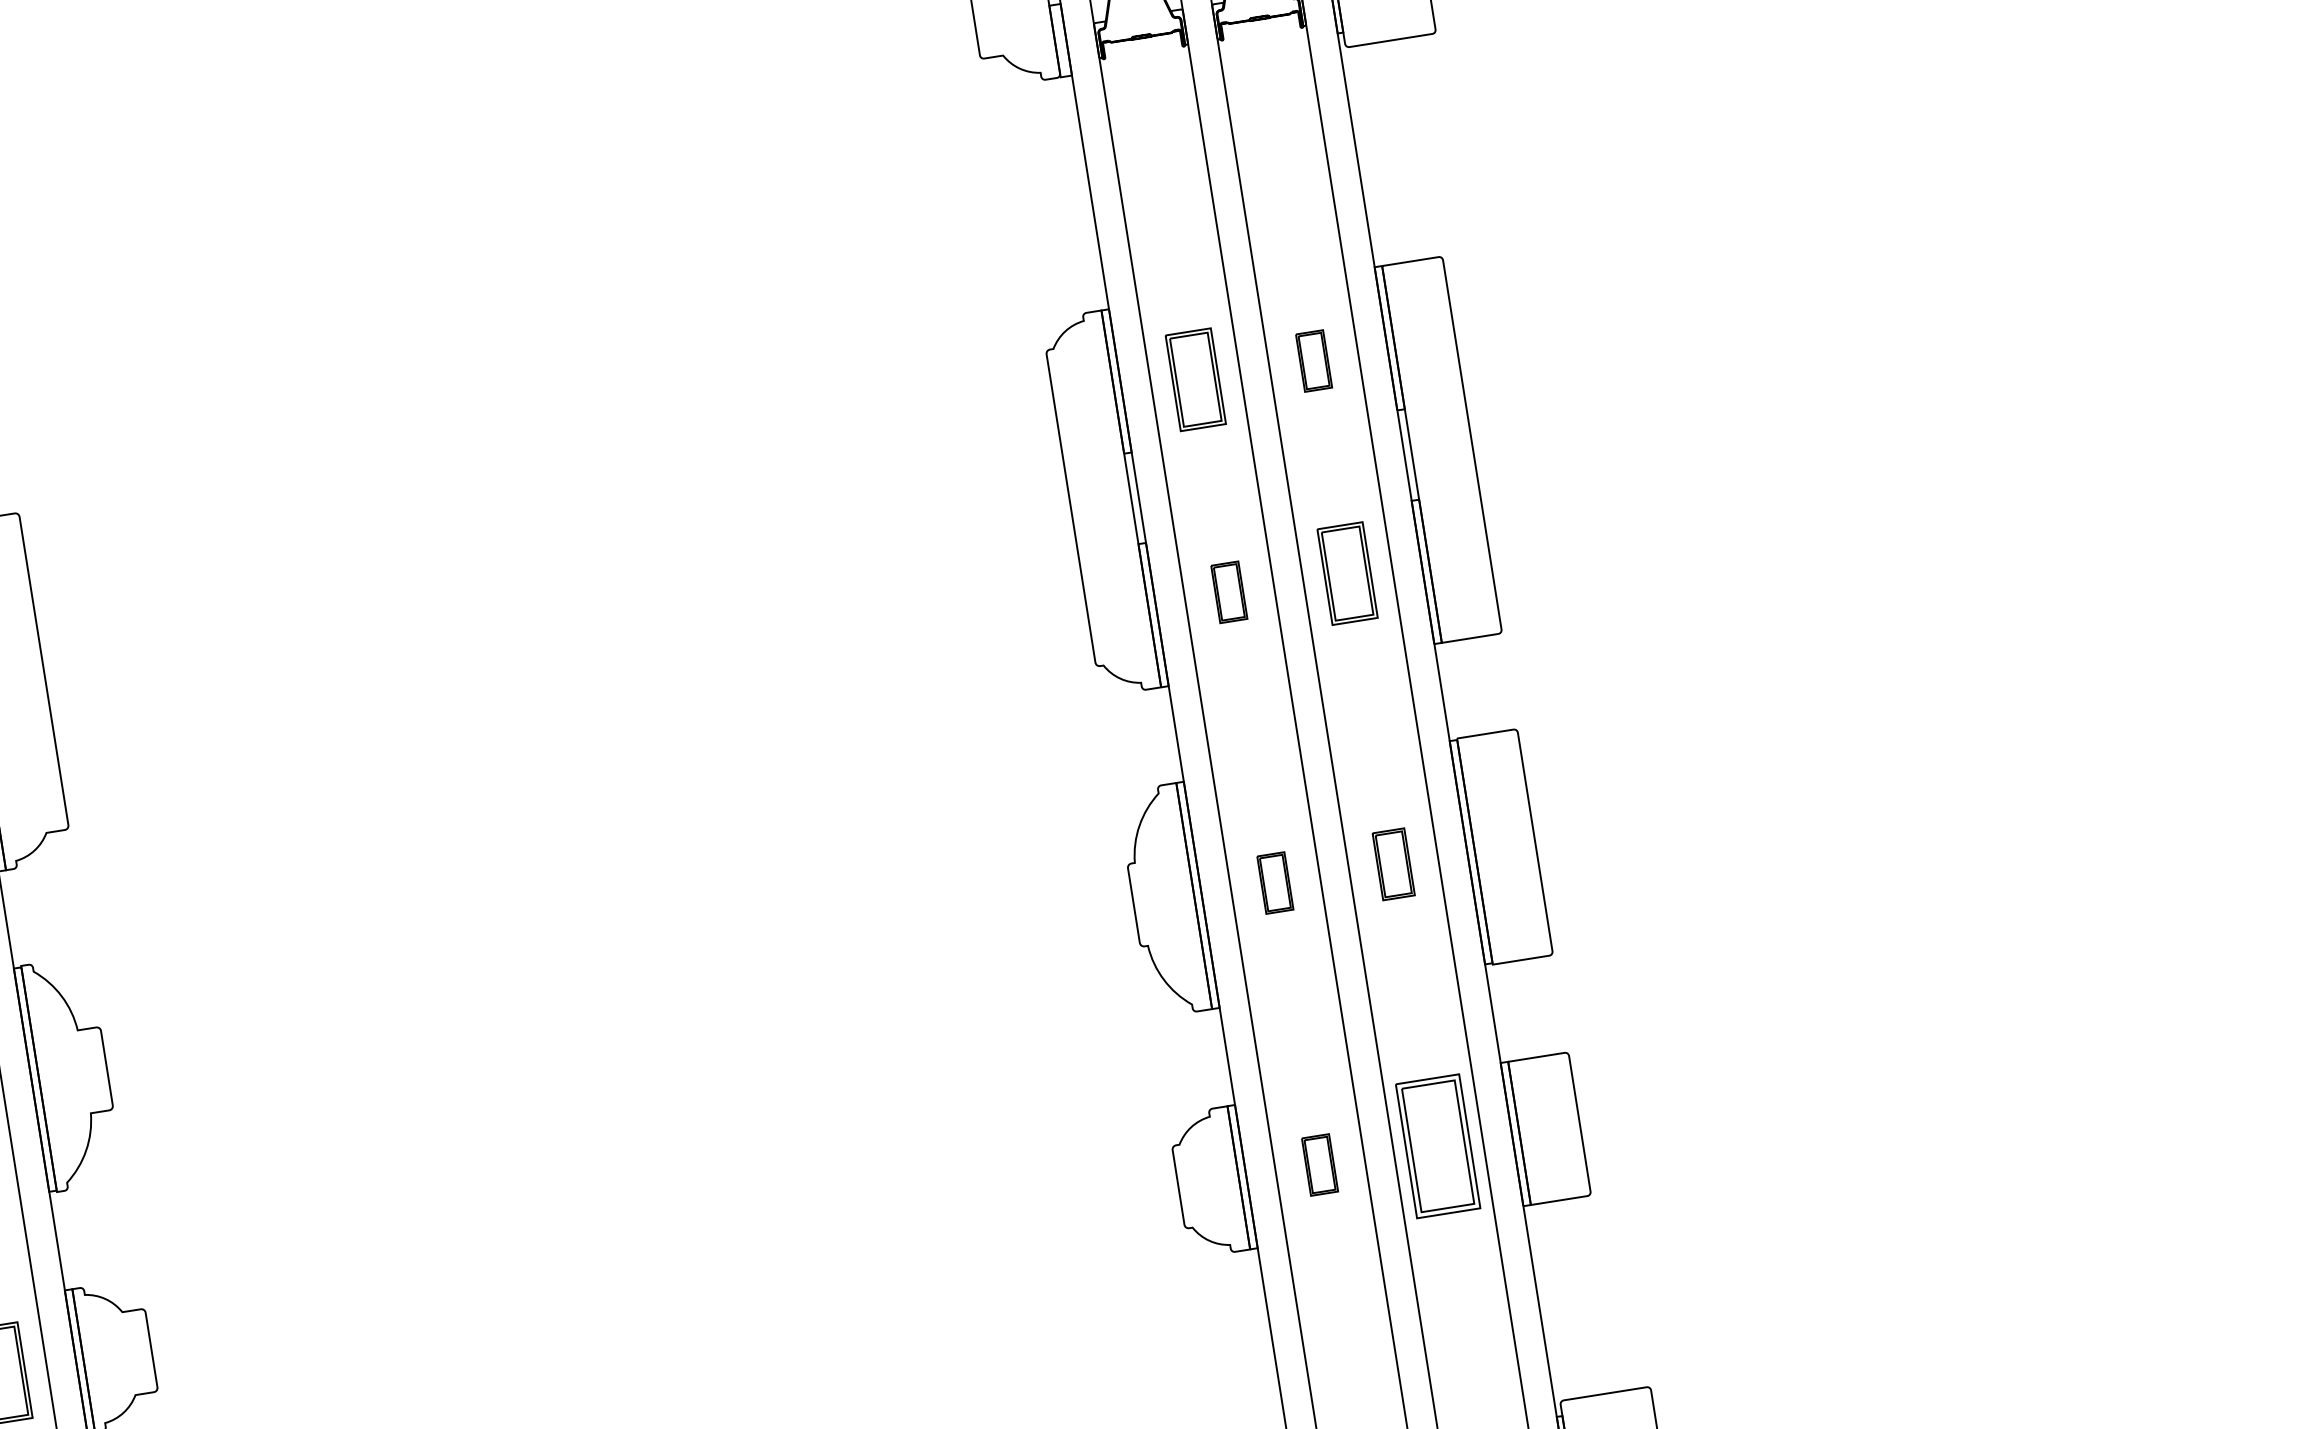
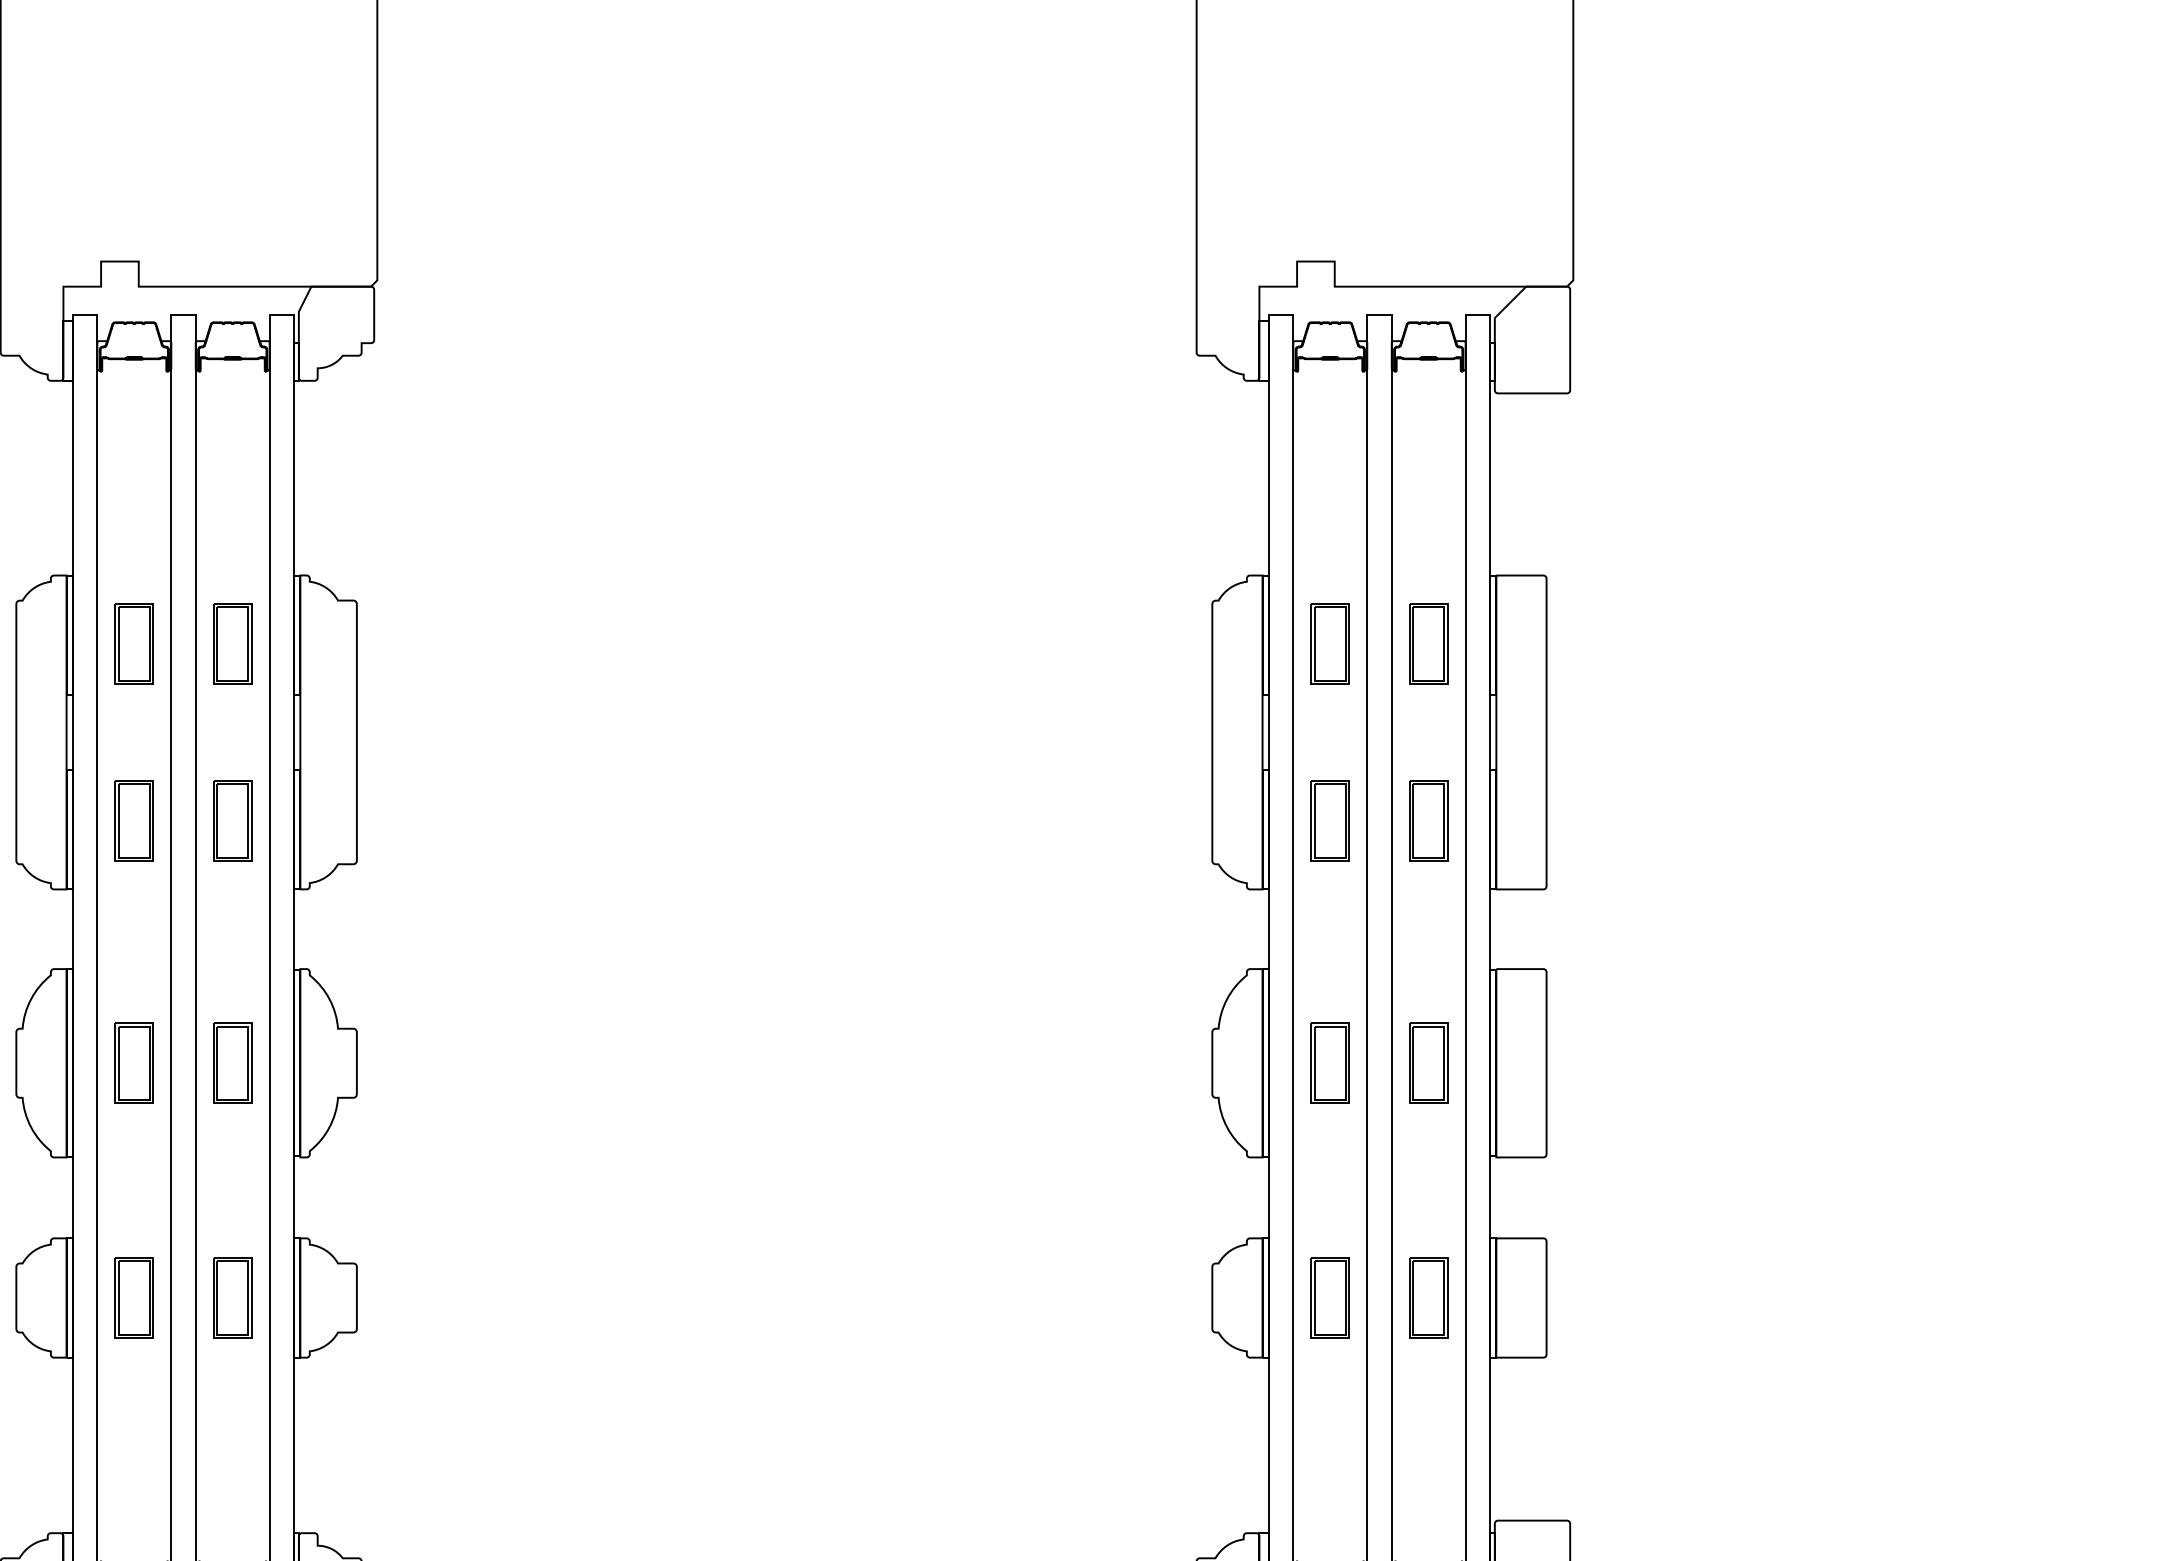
part: (1313, 360) -> (1428, 643), size x1.67
part: (1228, 591) -> (1329, 820), size x1.67
part: (1393, 863) -> (1428, 1062), size x1.43
part: (1274, 882) -> (1329, 1062), size x1.67
part: (1437, 1145) -> (1428, 1297), size x0.71
part: (1319, 1164) -> (1329, 1297), size x1.67

